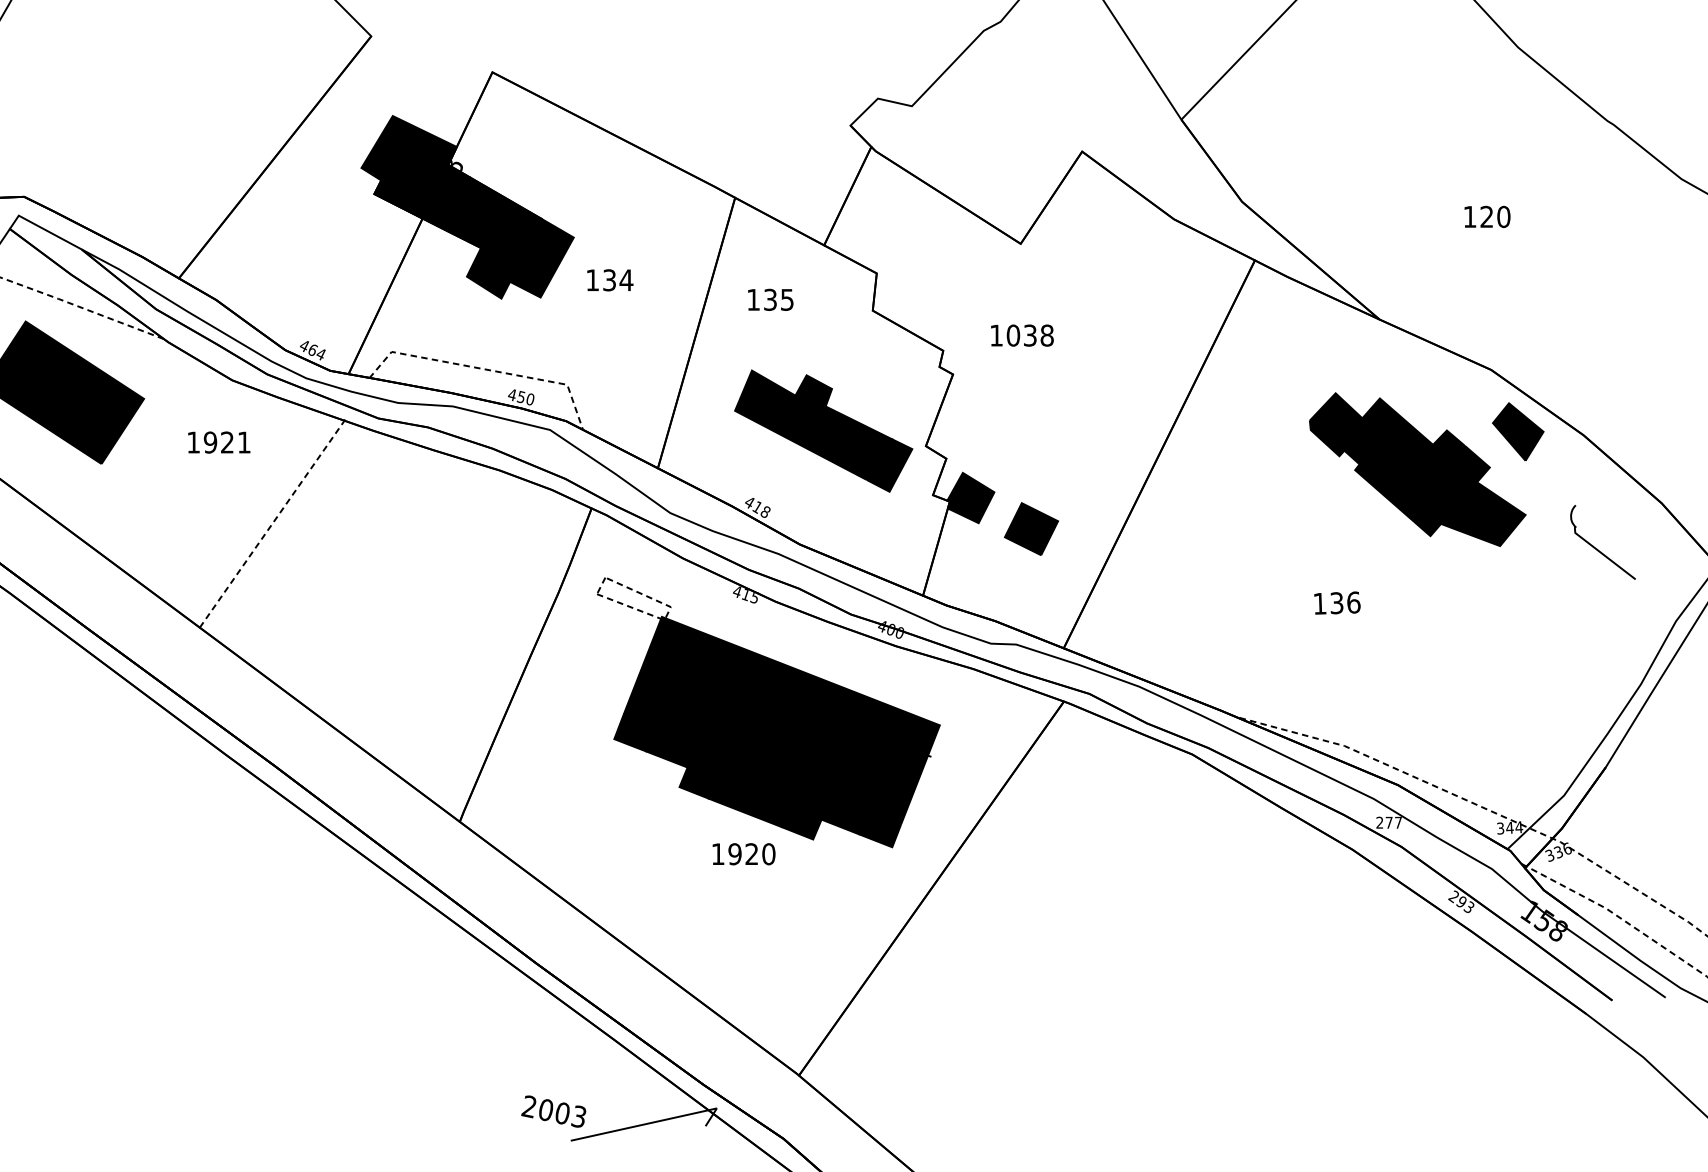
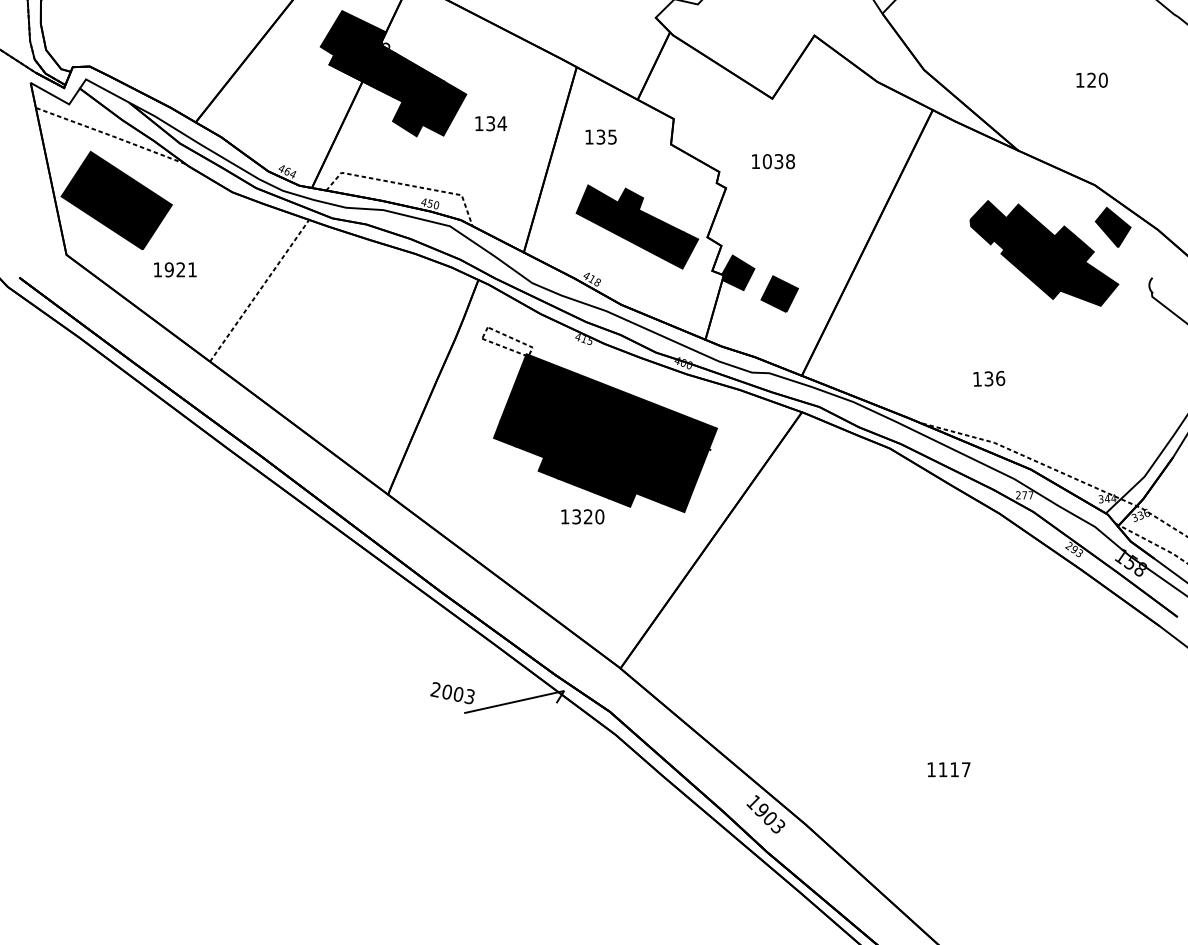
text: (219, 442) -> (175, 269), moved
text: (1337, 602) -> (989, 378), moved
text: (734, 853) -> (576, 516), 1920 -> 1320

